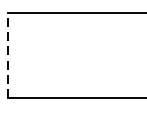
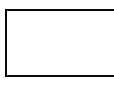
line: (8, 56) -> (6, 43), dashed -> solid

